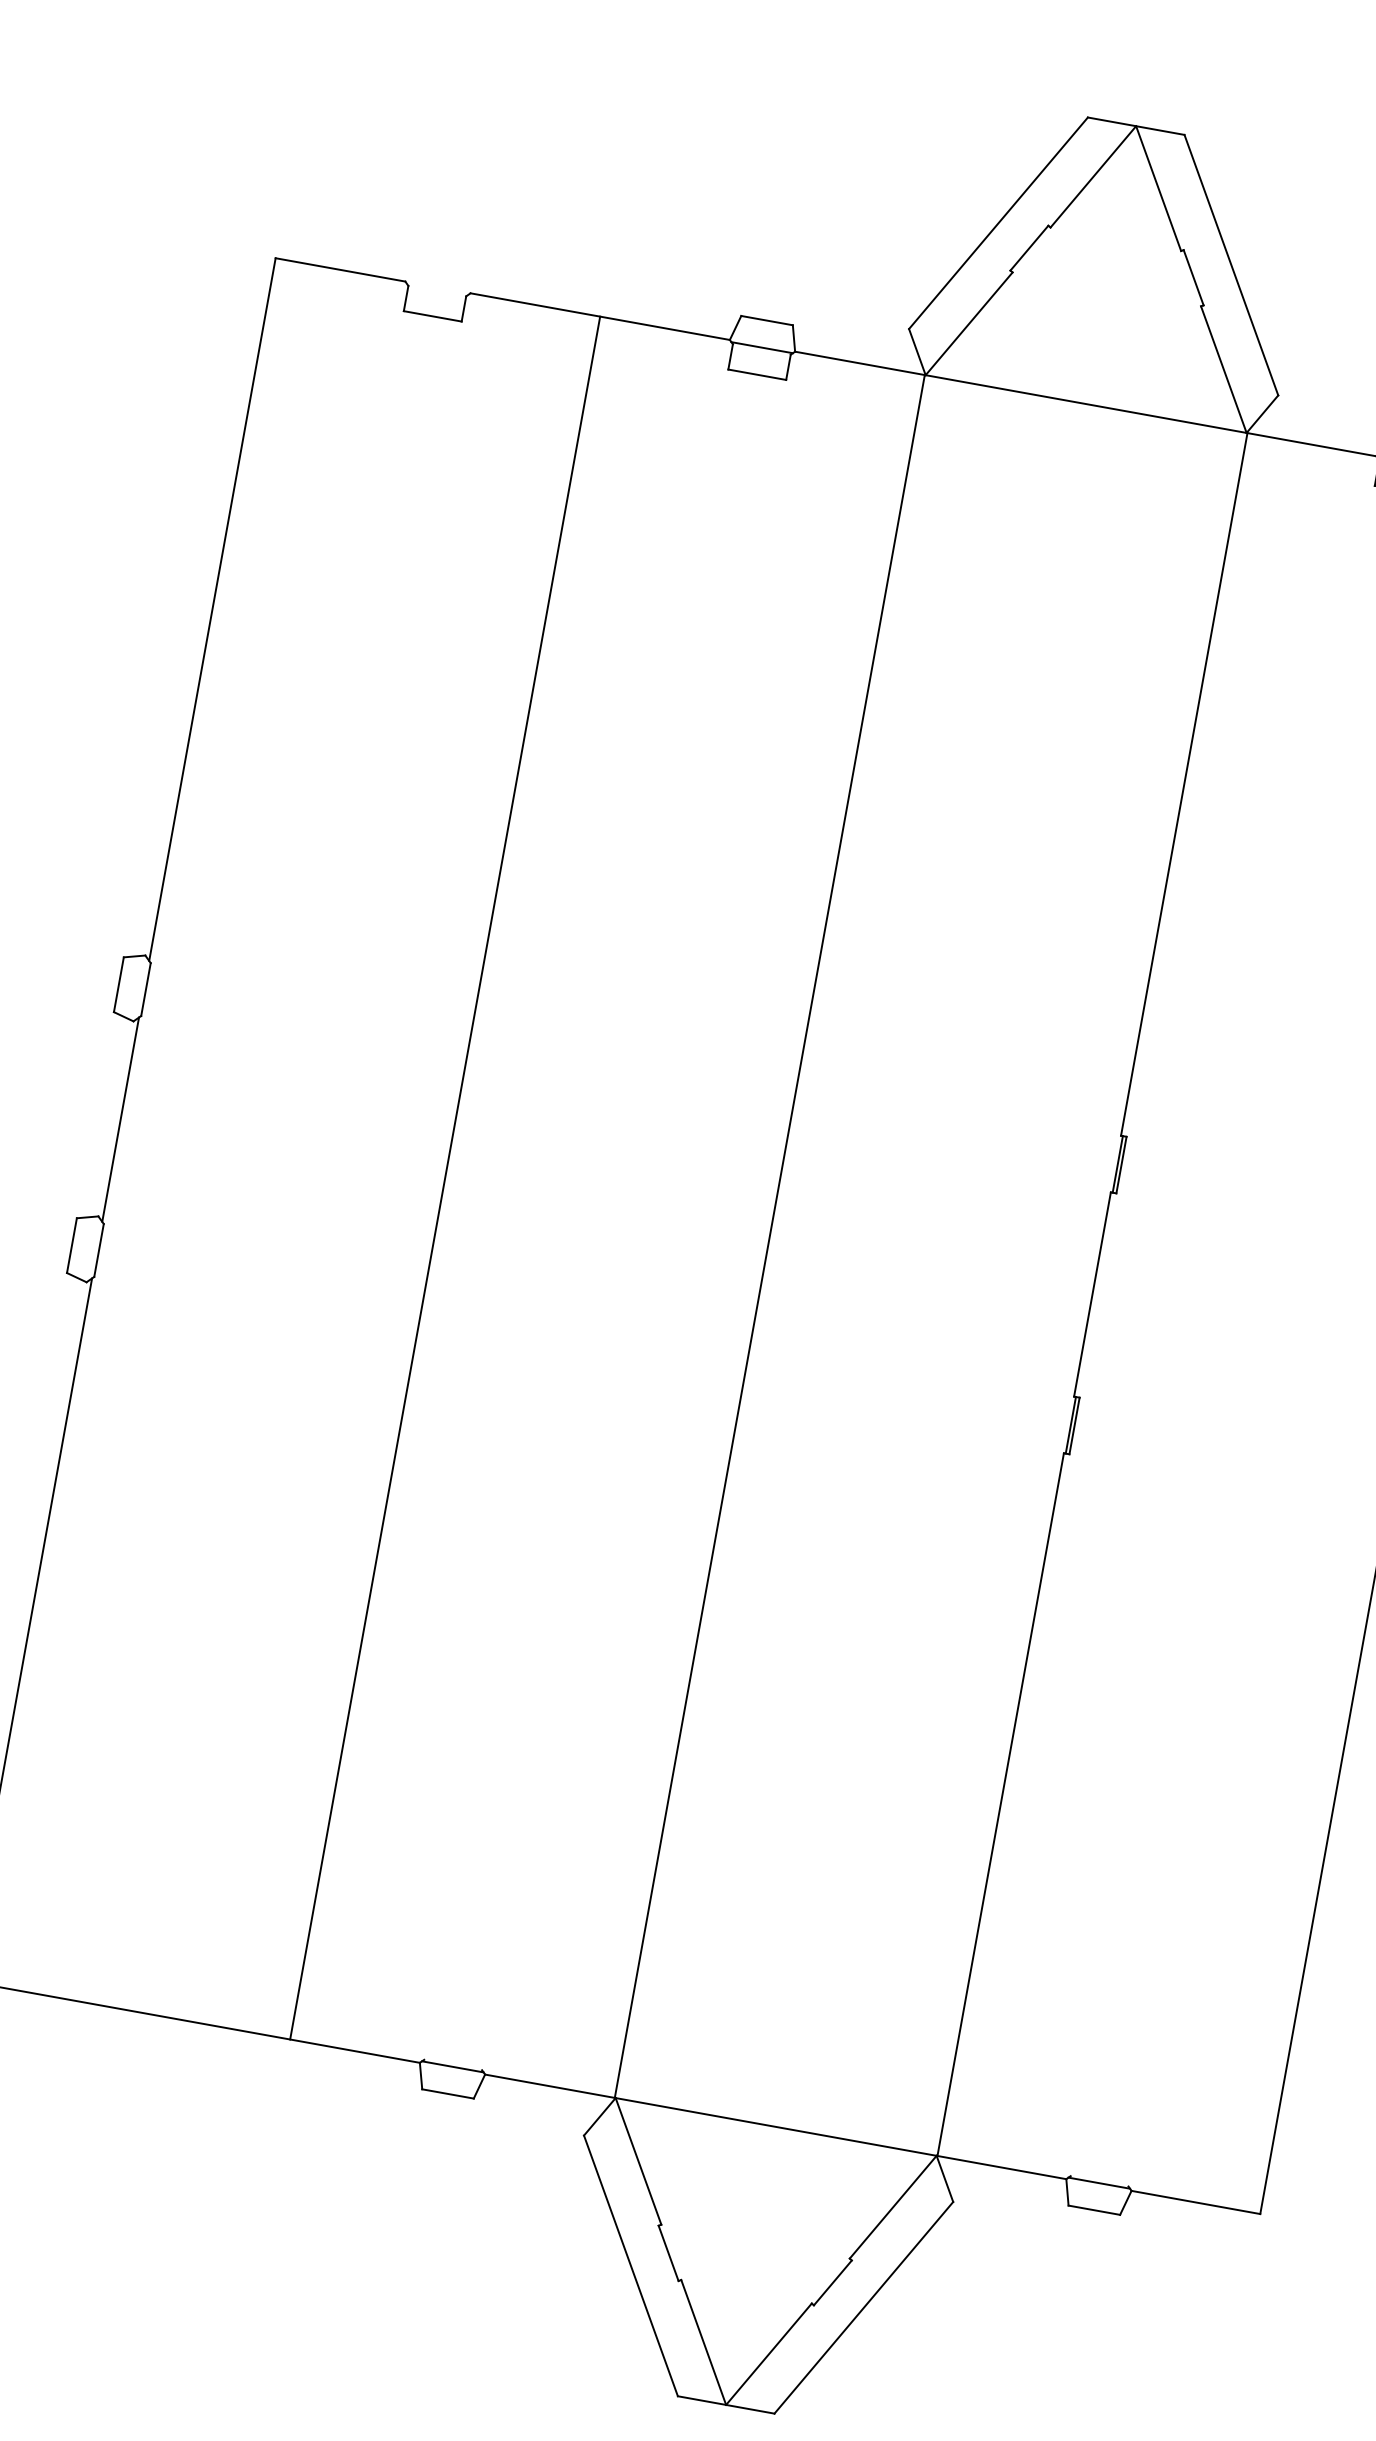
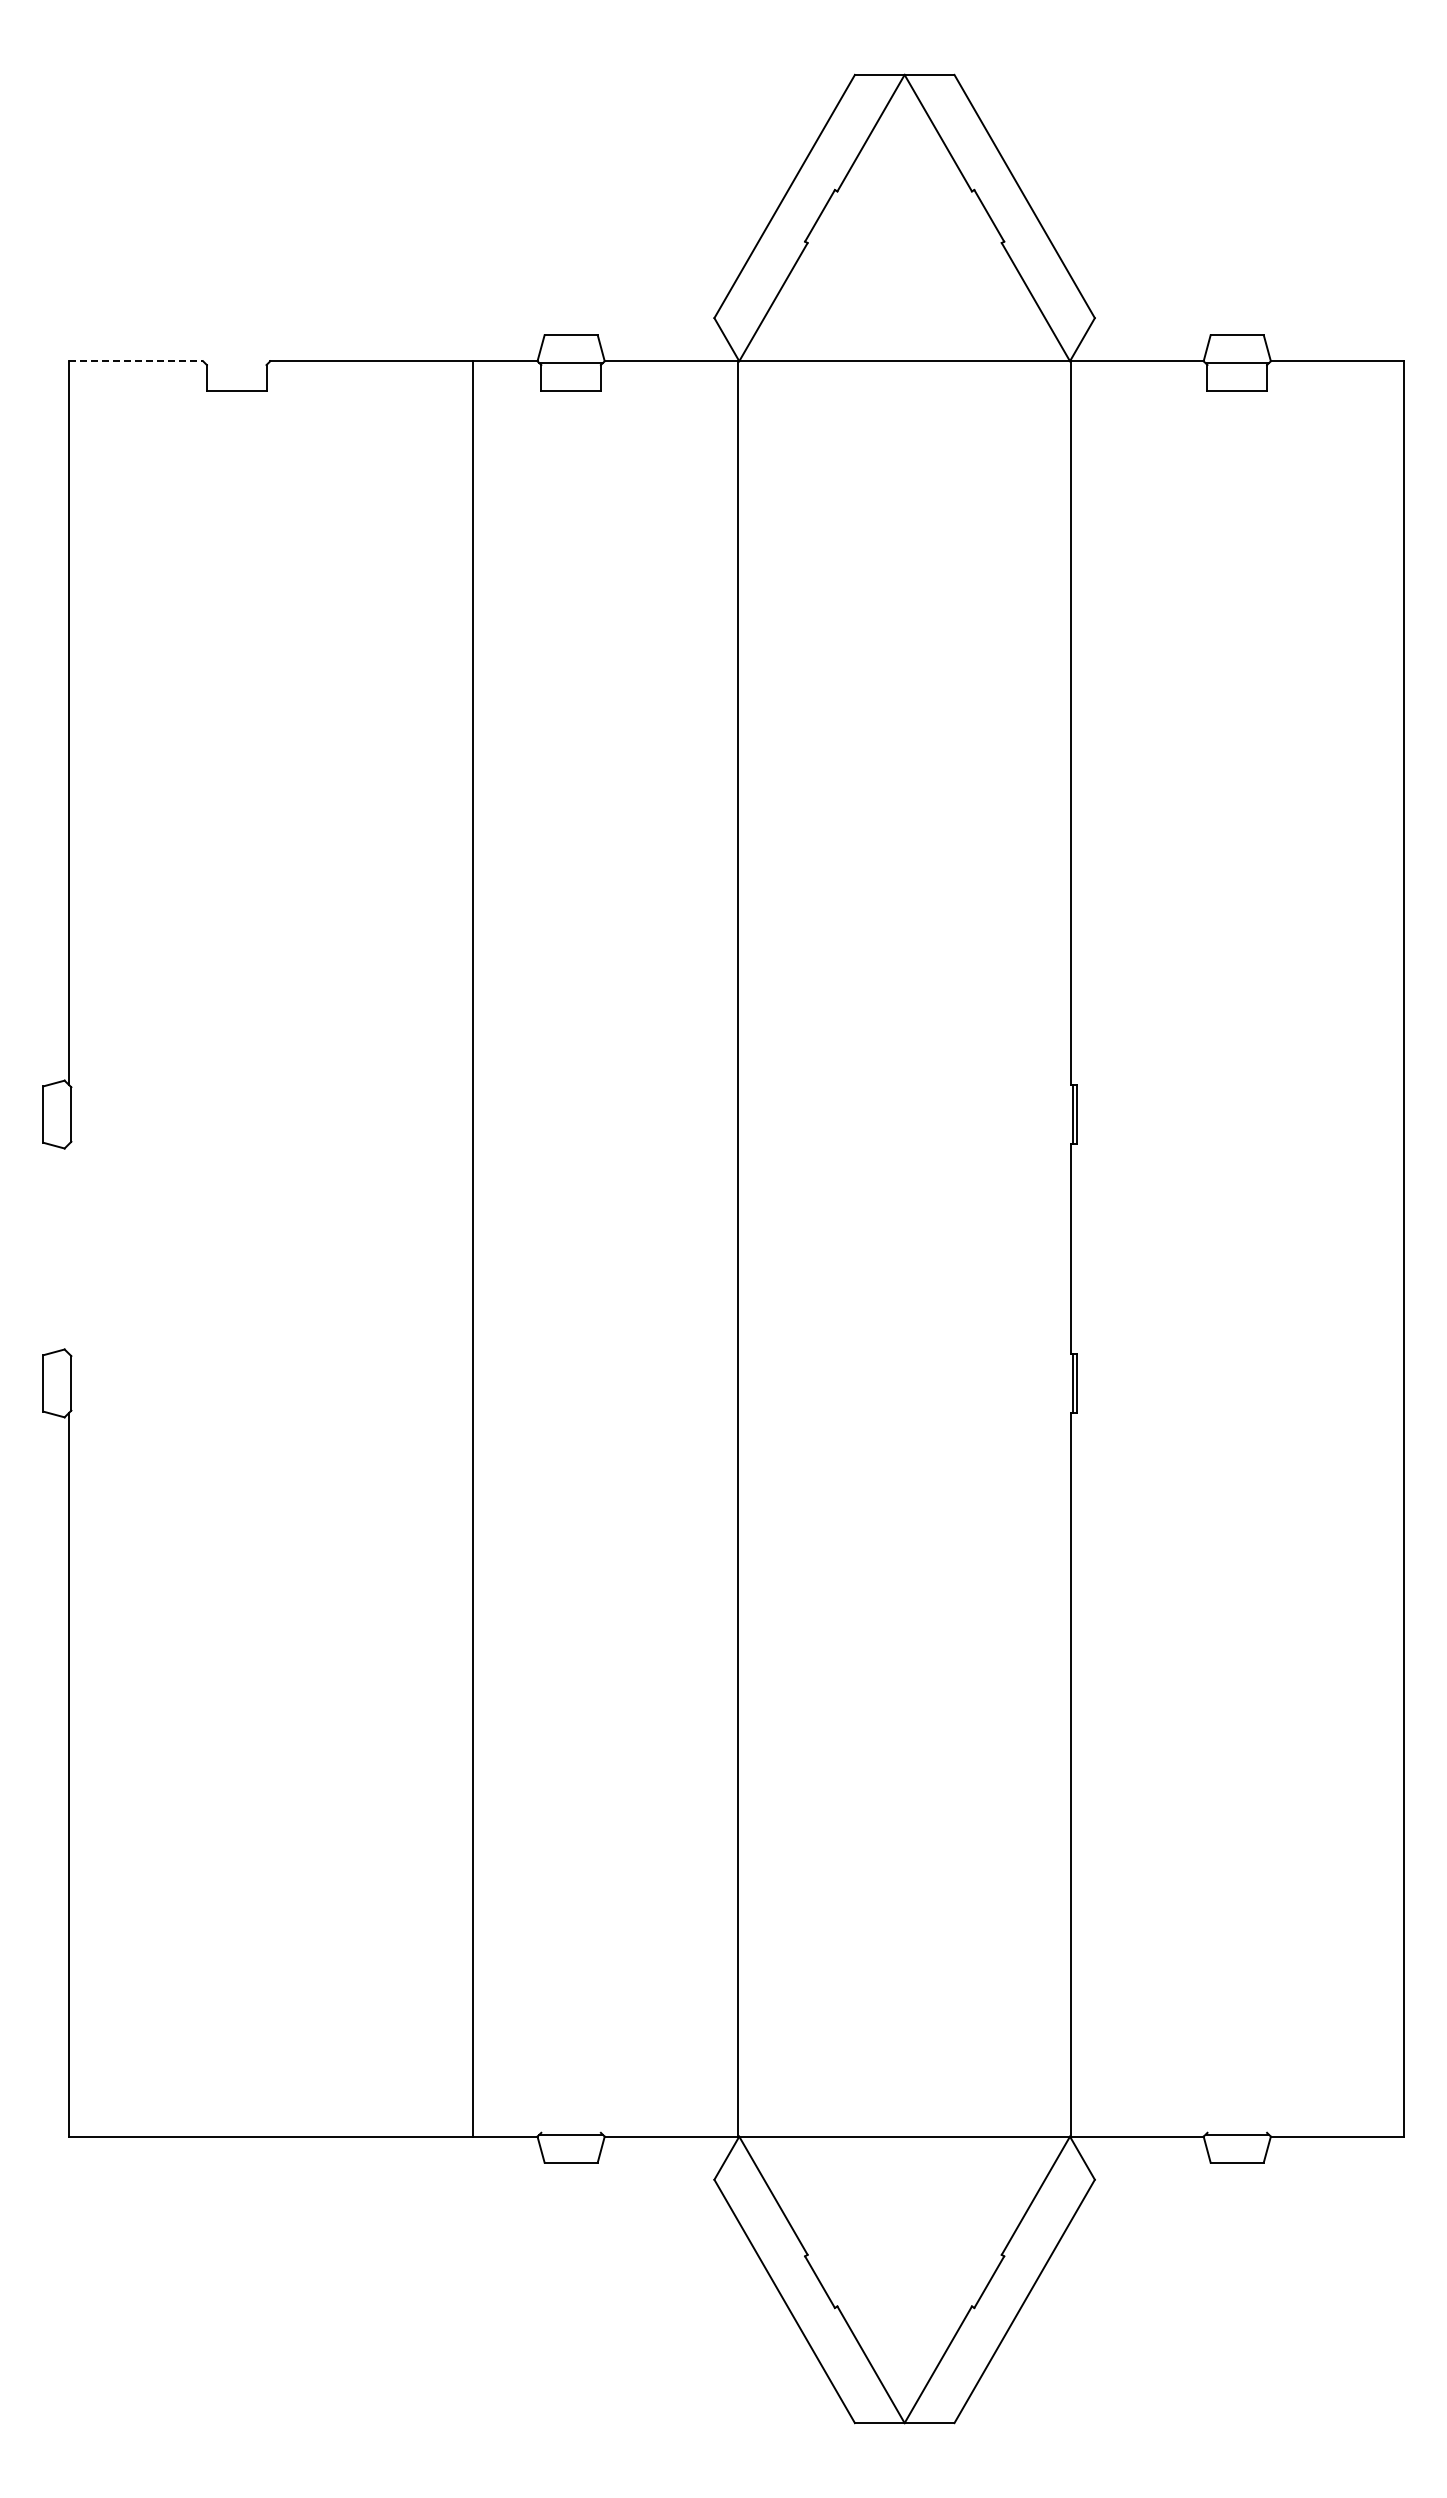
line: (340, 270) -> (136, 361), solid -> dashed
line: (120, 1119) -> (69, 1248), removed
line: (444, 1177) -> (472, 1248), moved

